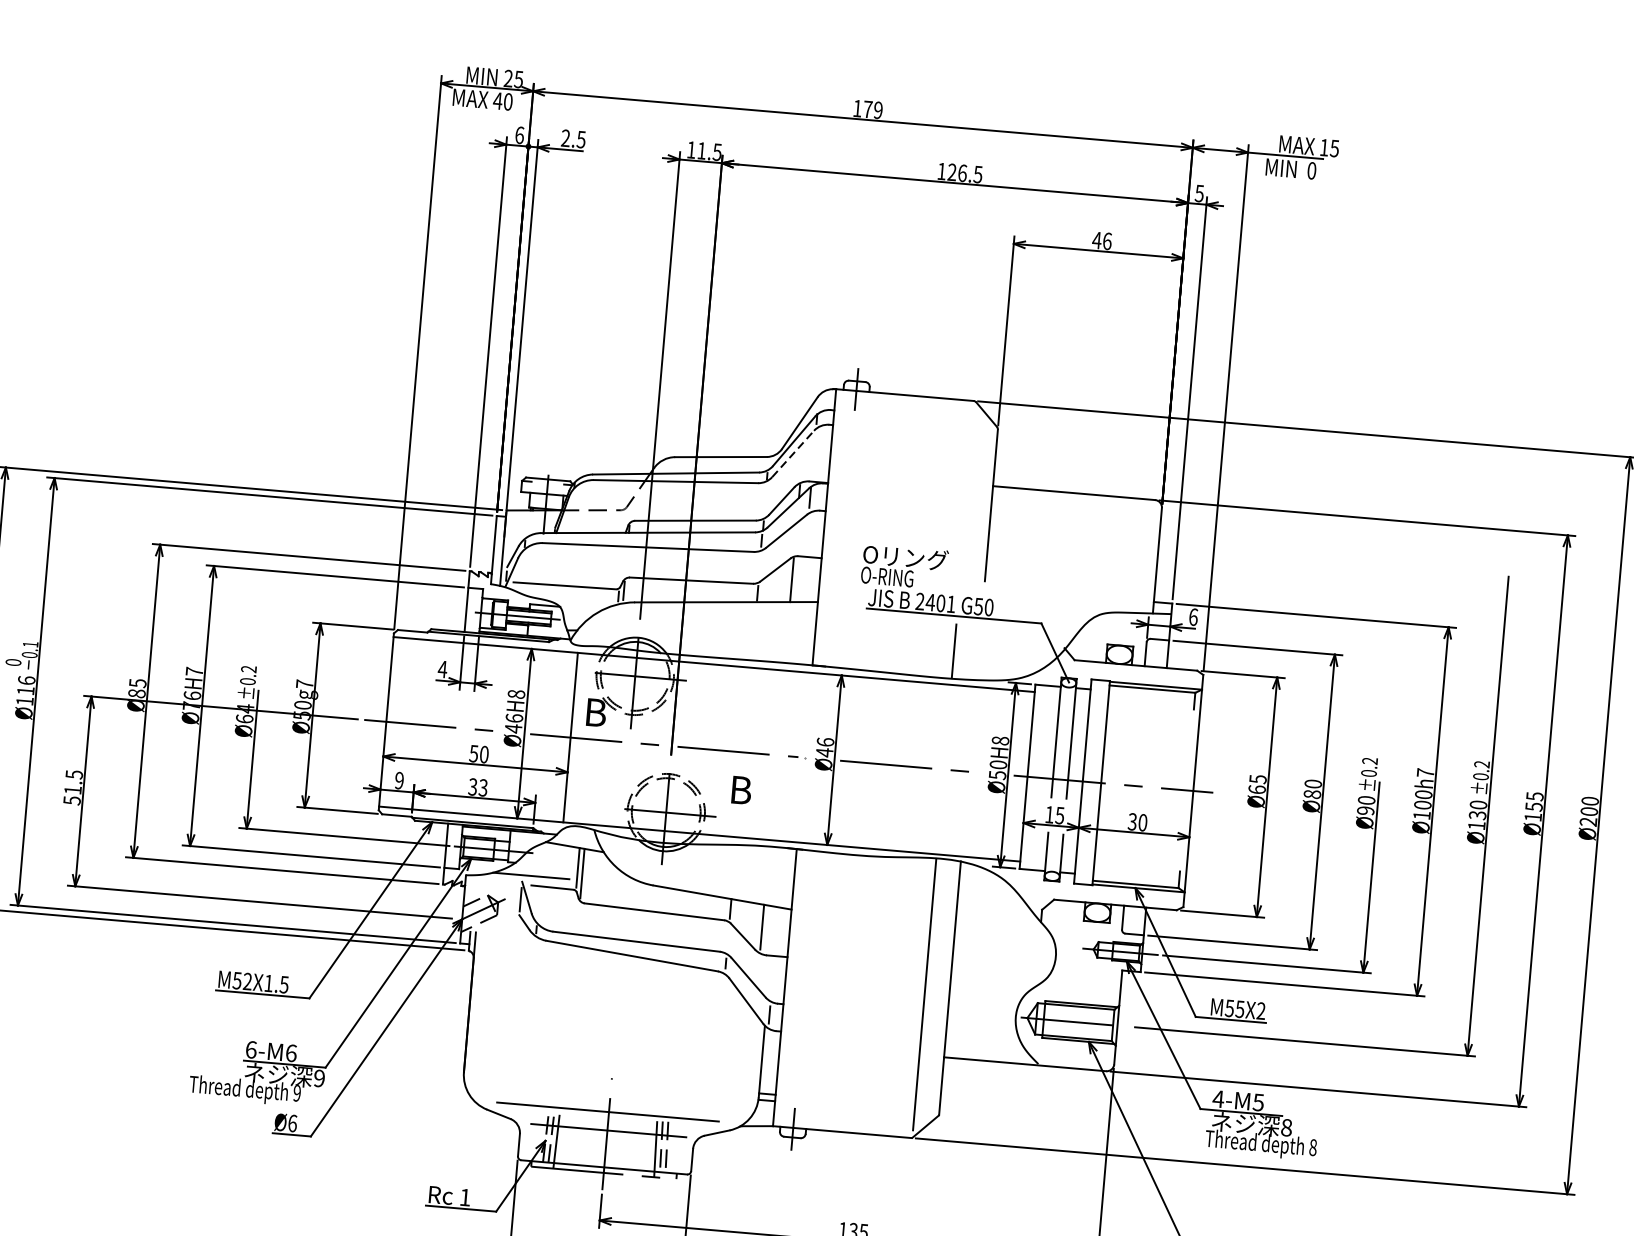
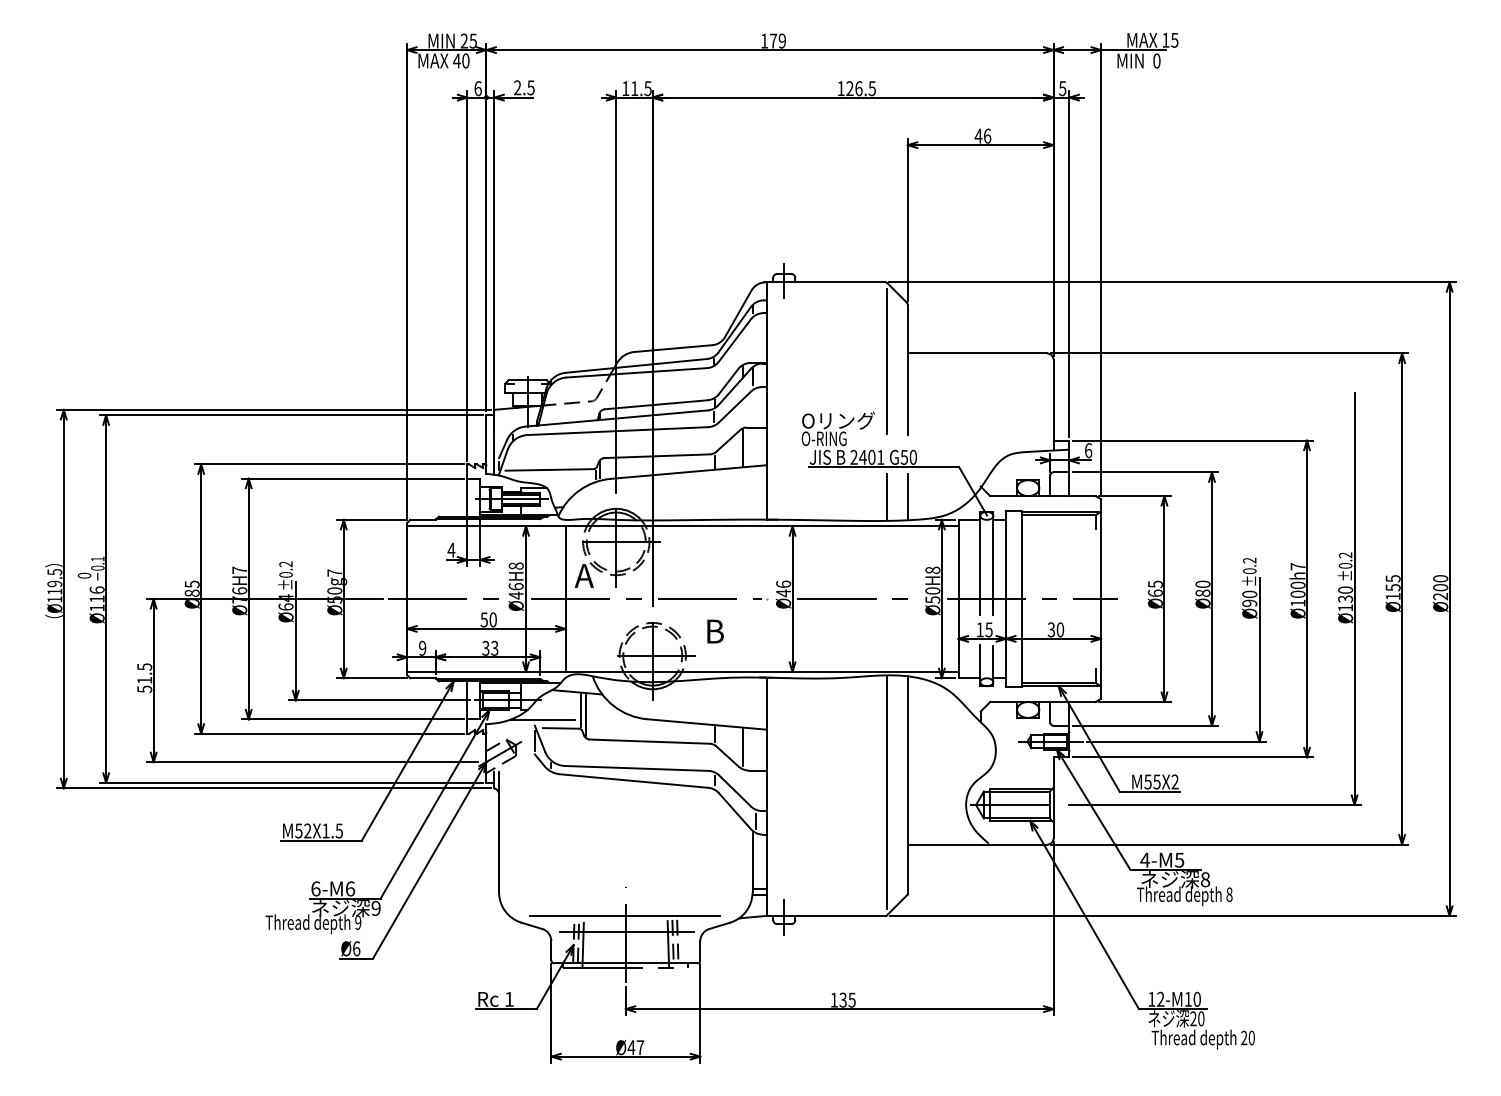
line: (792, 453) -> (734, 340), dashed -> solid
line: (967, 493) -> (886, 361), added
line: (978, 653) -> (907, 497), added
text: (594, 712) -> (584, 575), B -> A

